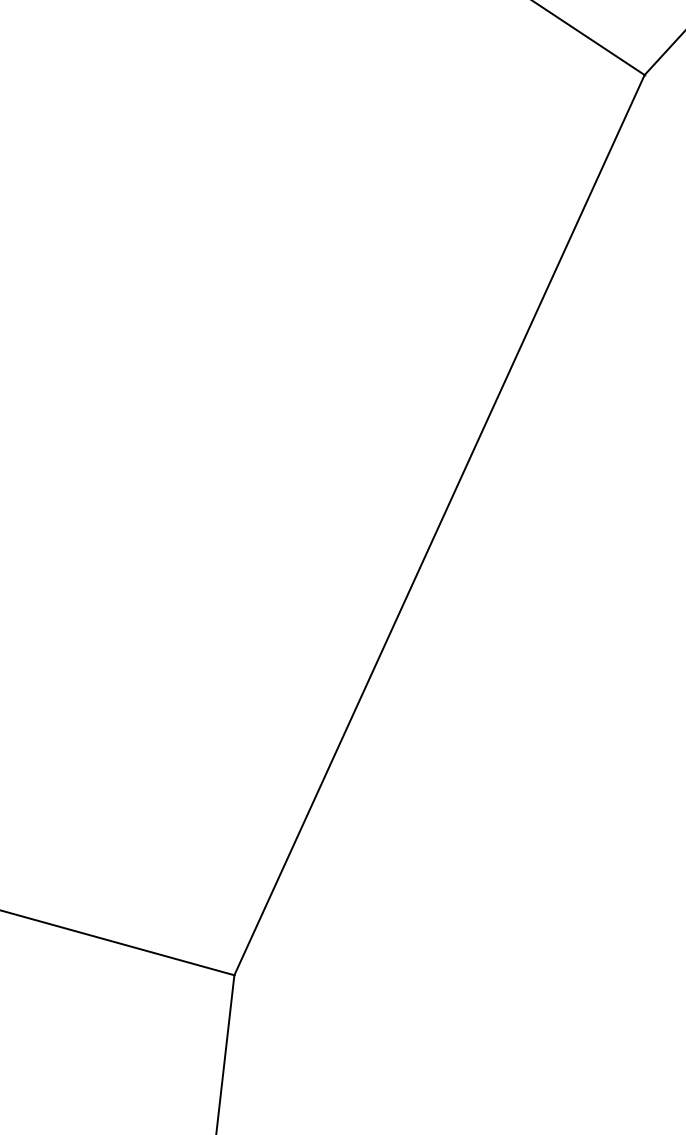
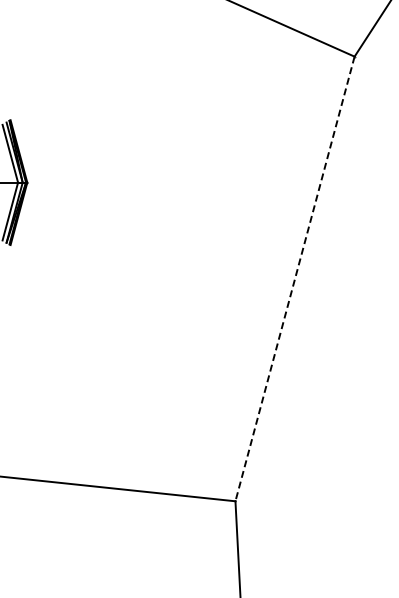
line: (438, 526) -> (294, 279), solid -> dashed

